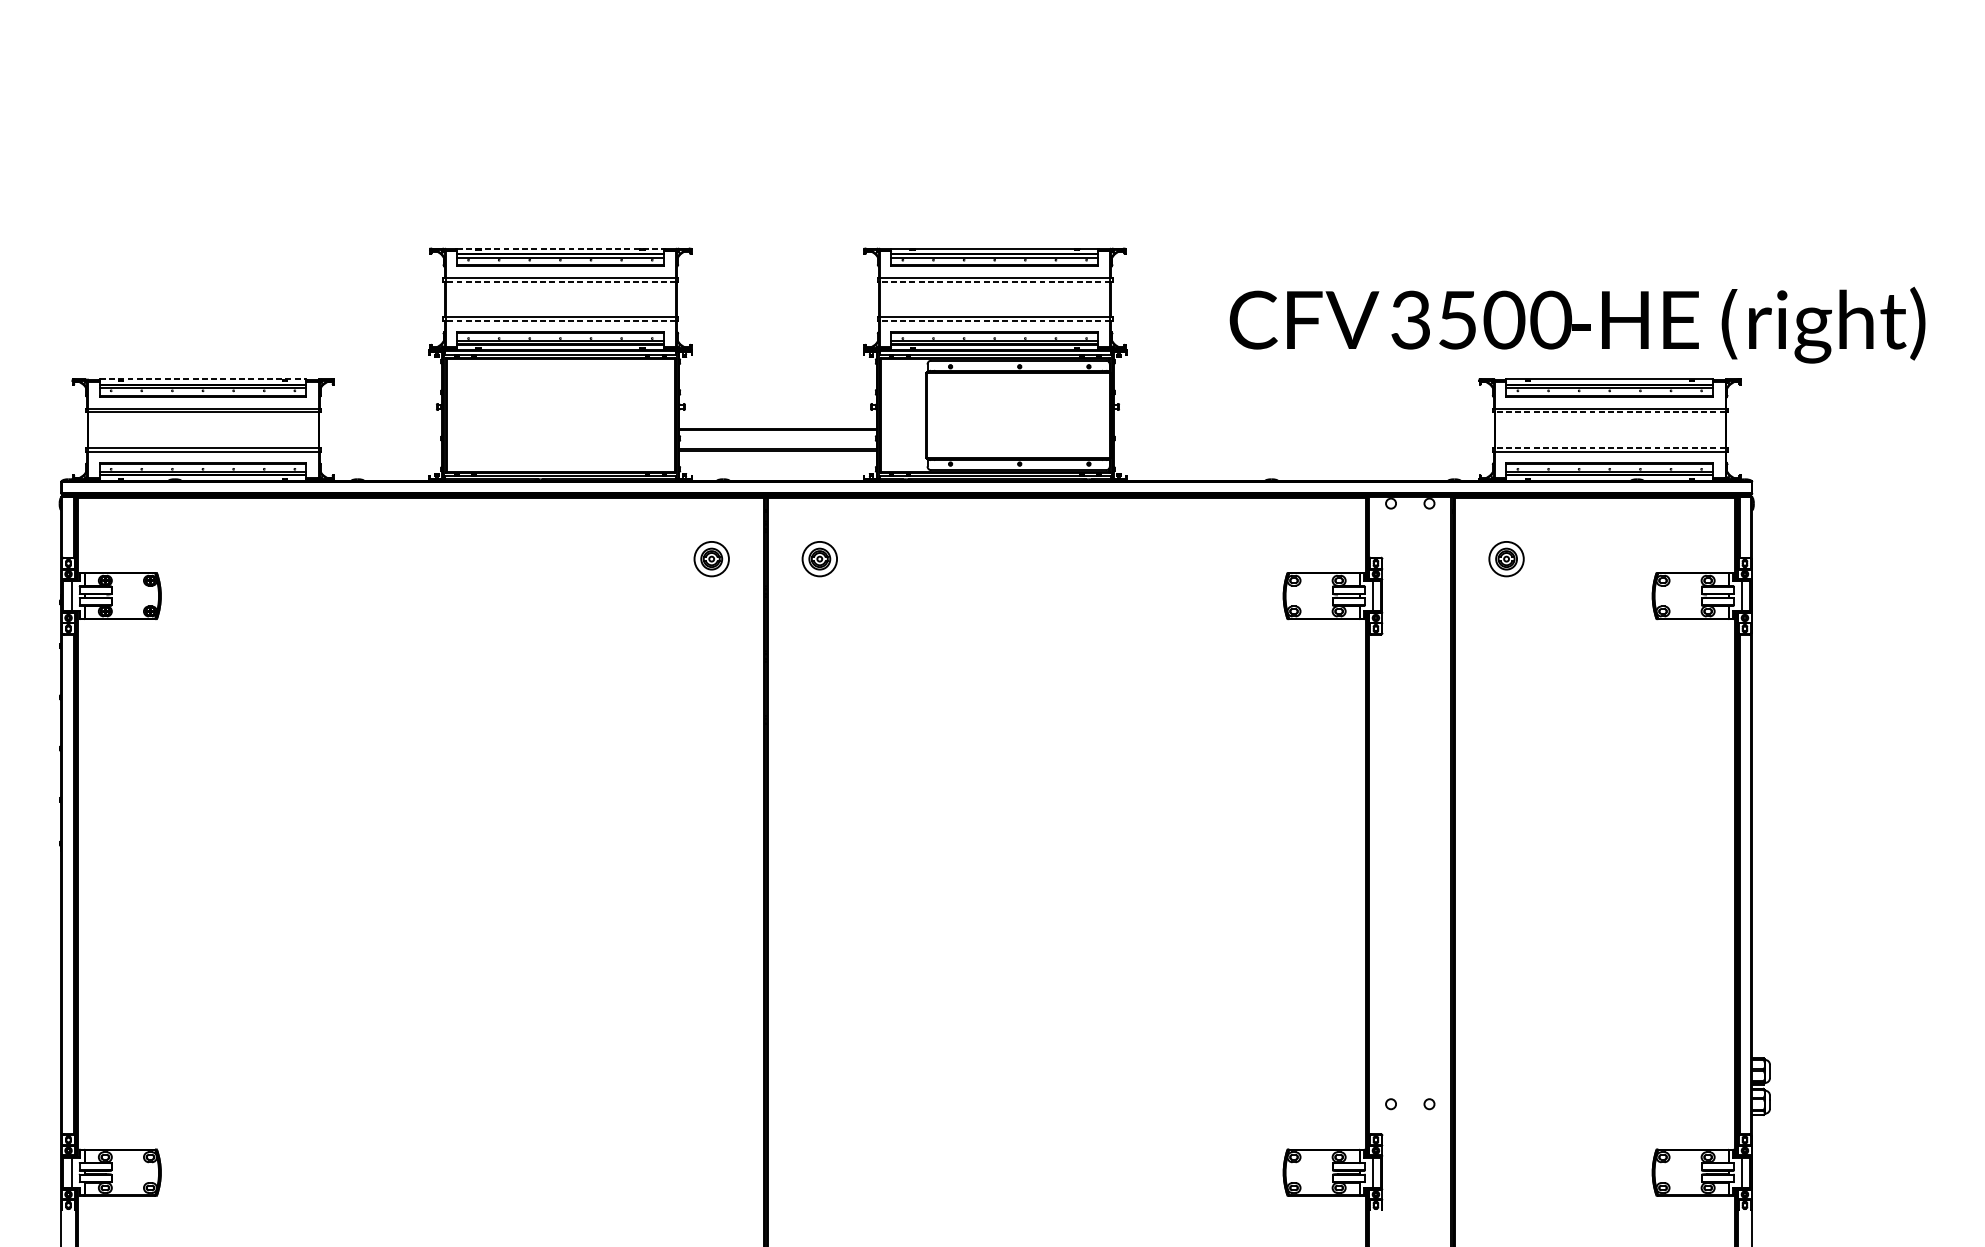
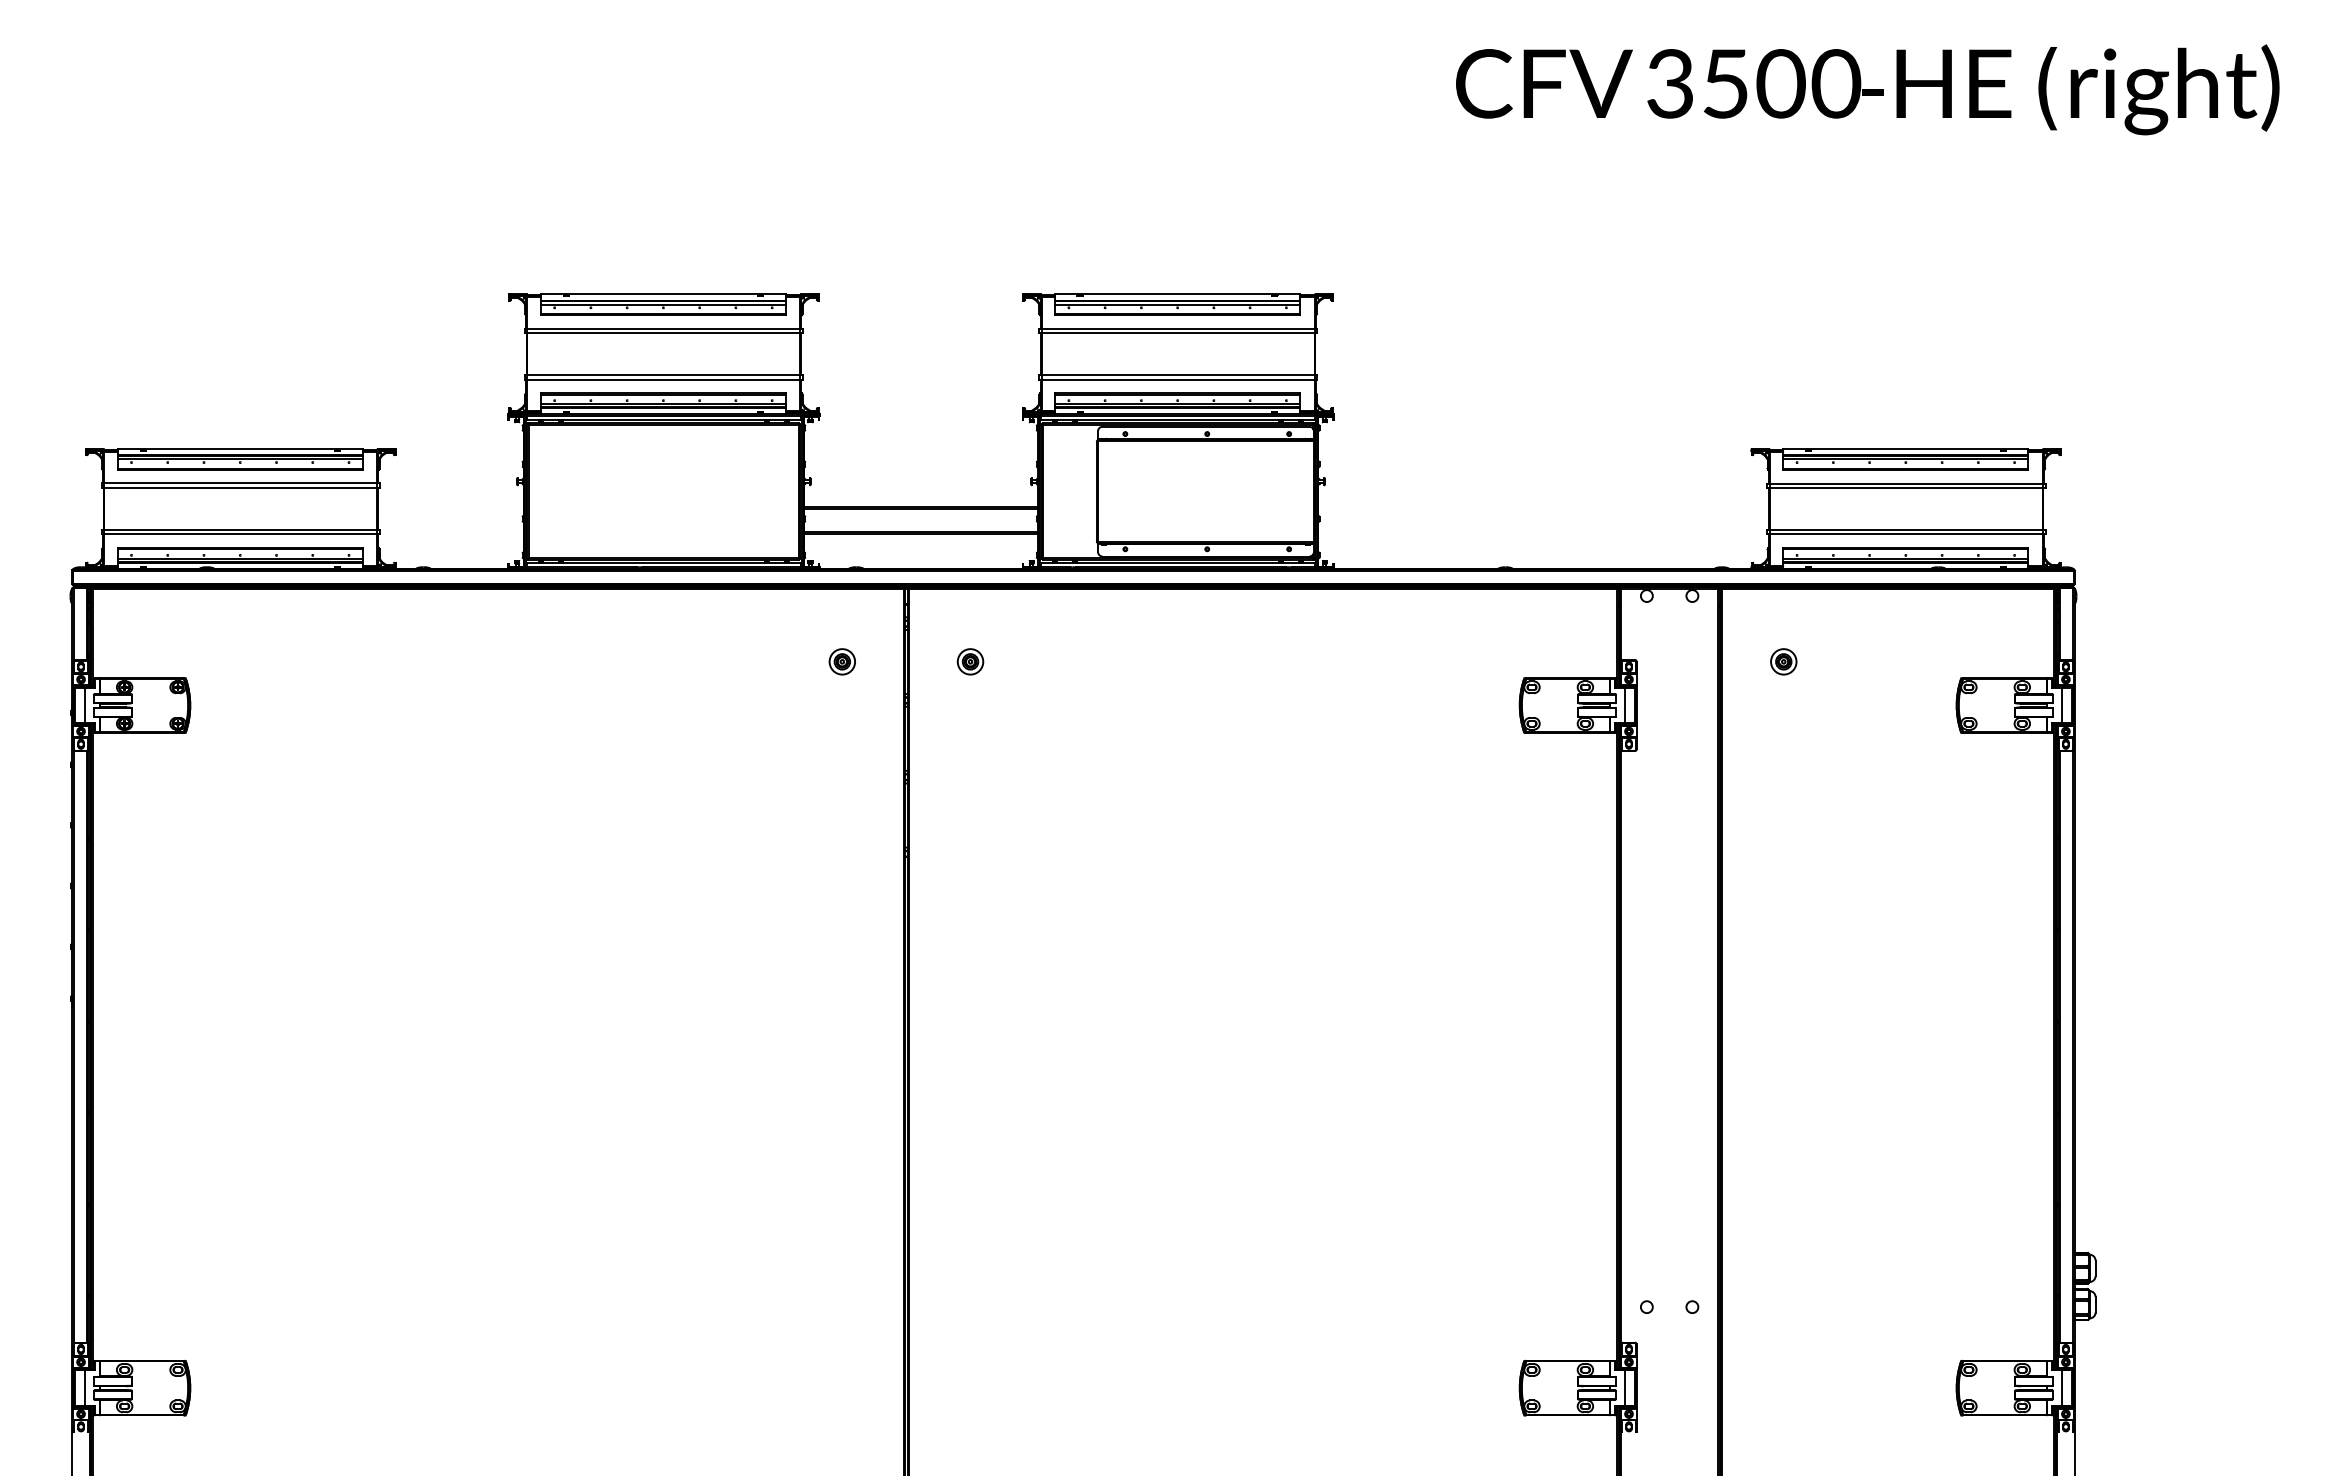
line: (560, 248) -> (663, 294), dashed -> solid
line: (560, 281) -> (663, 333), dashed -> solid
line: (995, 281) -> (1178, 333), dashed -> solid
line: (560, 320) -> (663, 379), dashed -> solid
line: (995, 320) -> (1178, 379), dashed -> solid
text: (1577, 324) -> (1867, 89), moved
line: (203, 378) -> (240, 448), dashed -> solid
line: (1610, 412) -> (1906, 488), dashed -> solid
line: (1610, 447) -> (1906, 529), dashed -> solid
part: (710, 558) -> (841, 661), size x0.62
part: (819, 558) -> (970, 661), size x0.62
part: (1506, 558) -> (1783, 661), size x0.62

